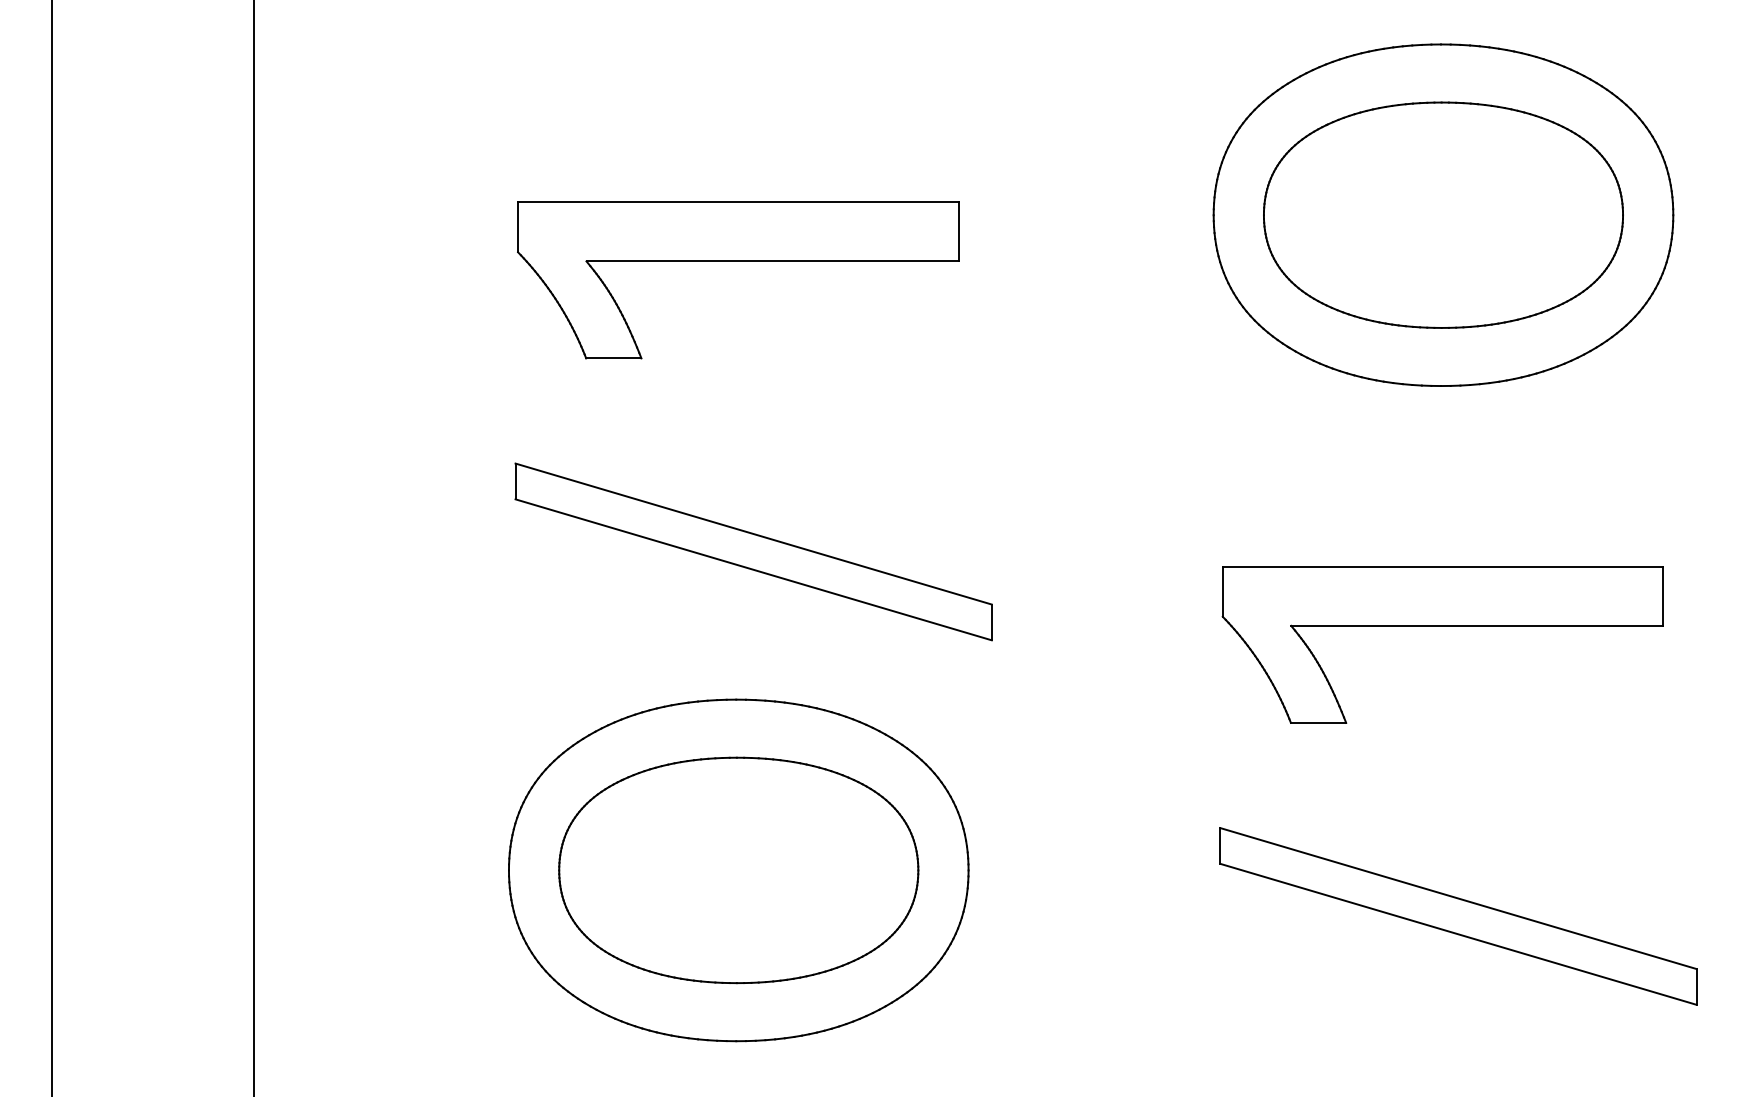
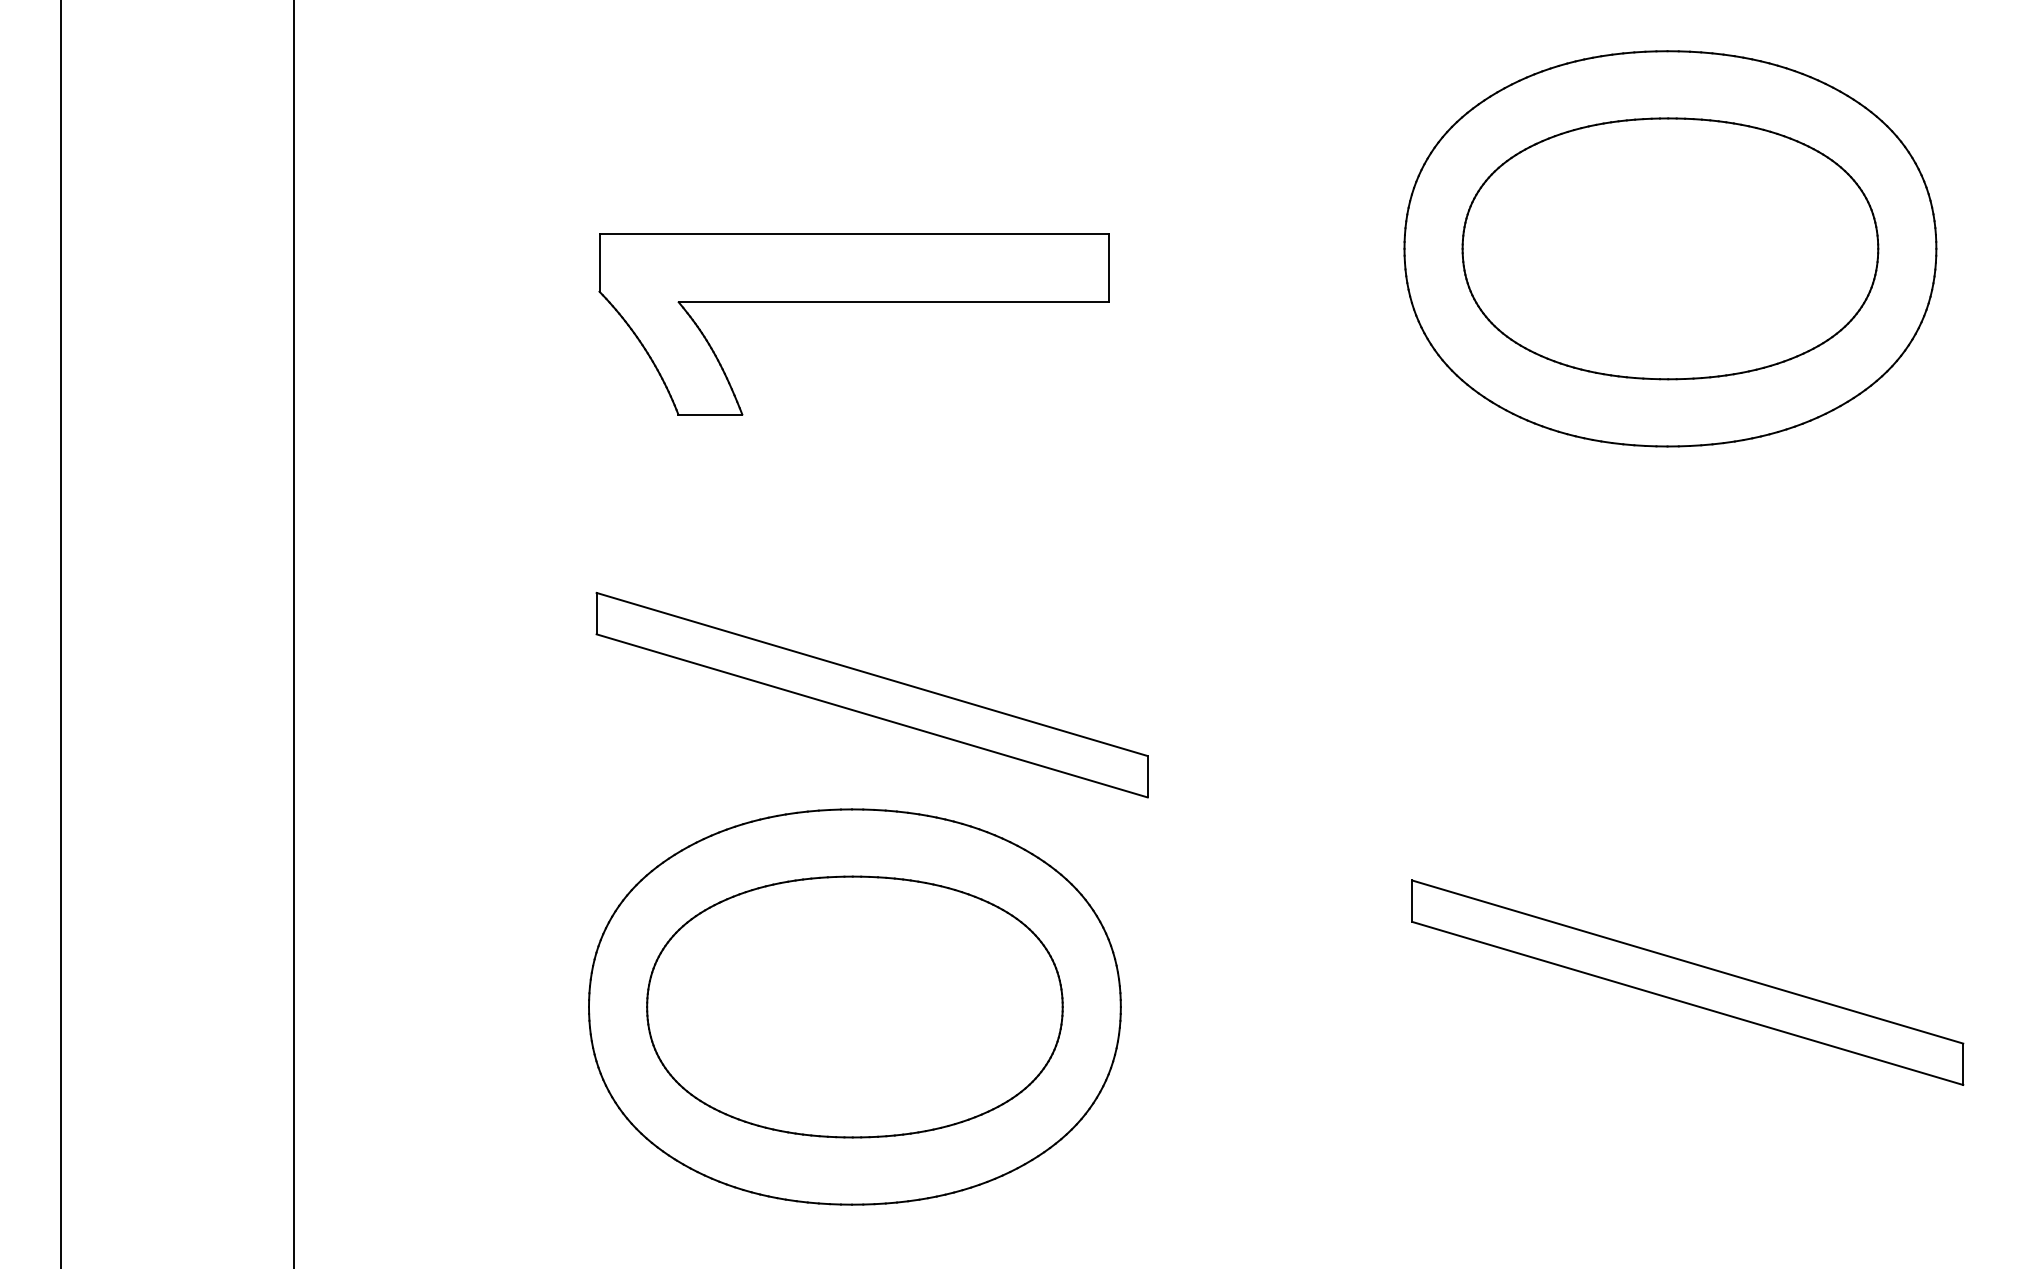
part: (753, 551) -> (871, 694), moved
part: (1442, 626) -> (1669, 724), removed
part: (1458, 916) -> (1687, 982), moved

